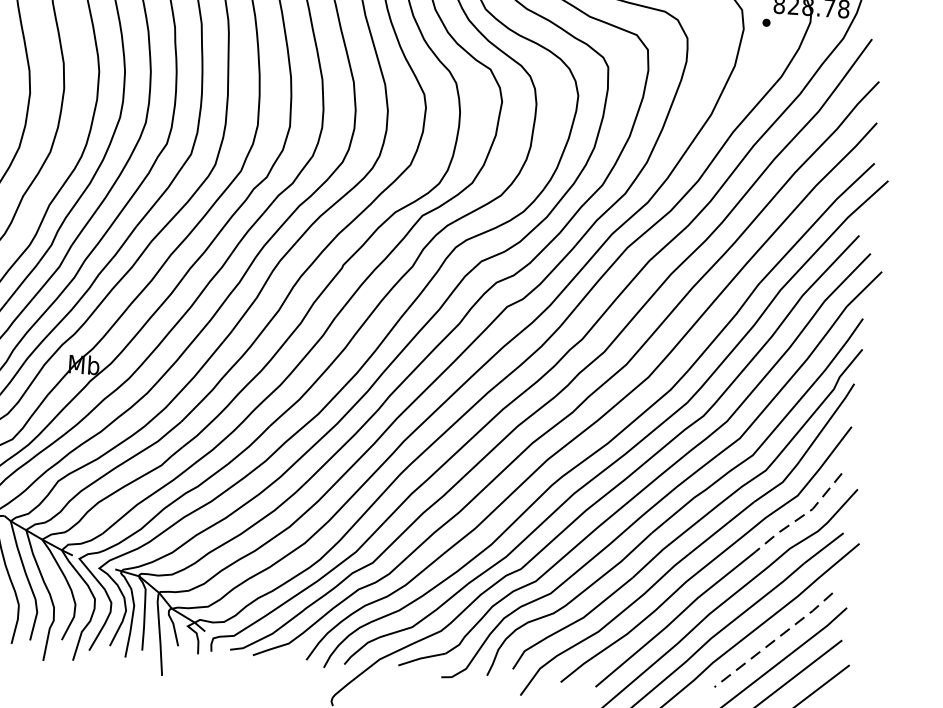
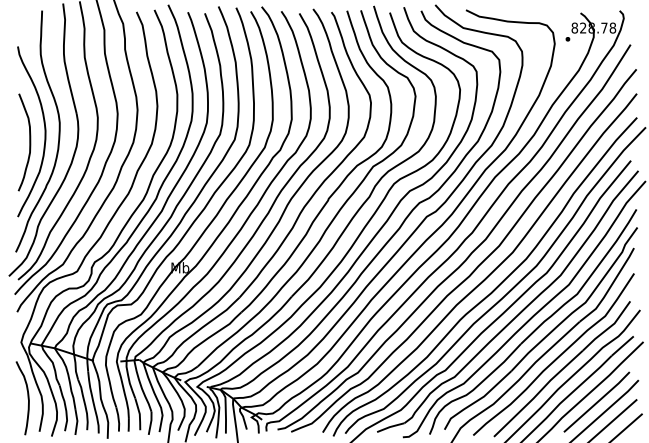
line: (803, 515) -> (609, 327), dashed -> solid
line: (774, 640) -> (597, 402), dashed -> solid

